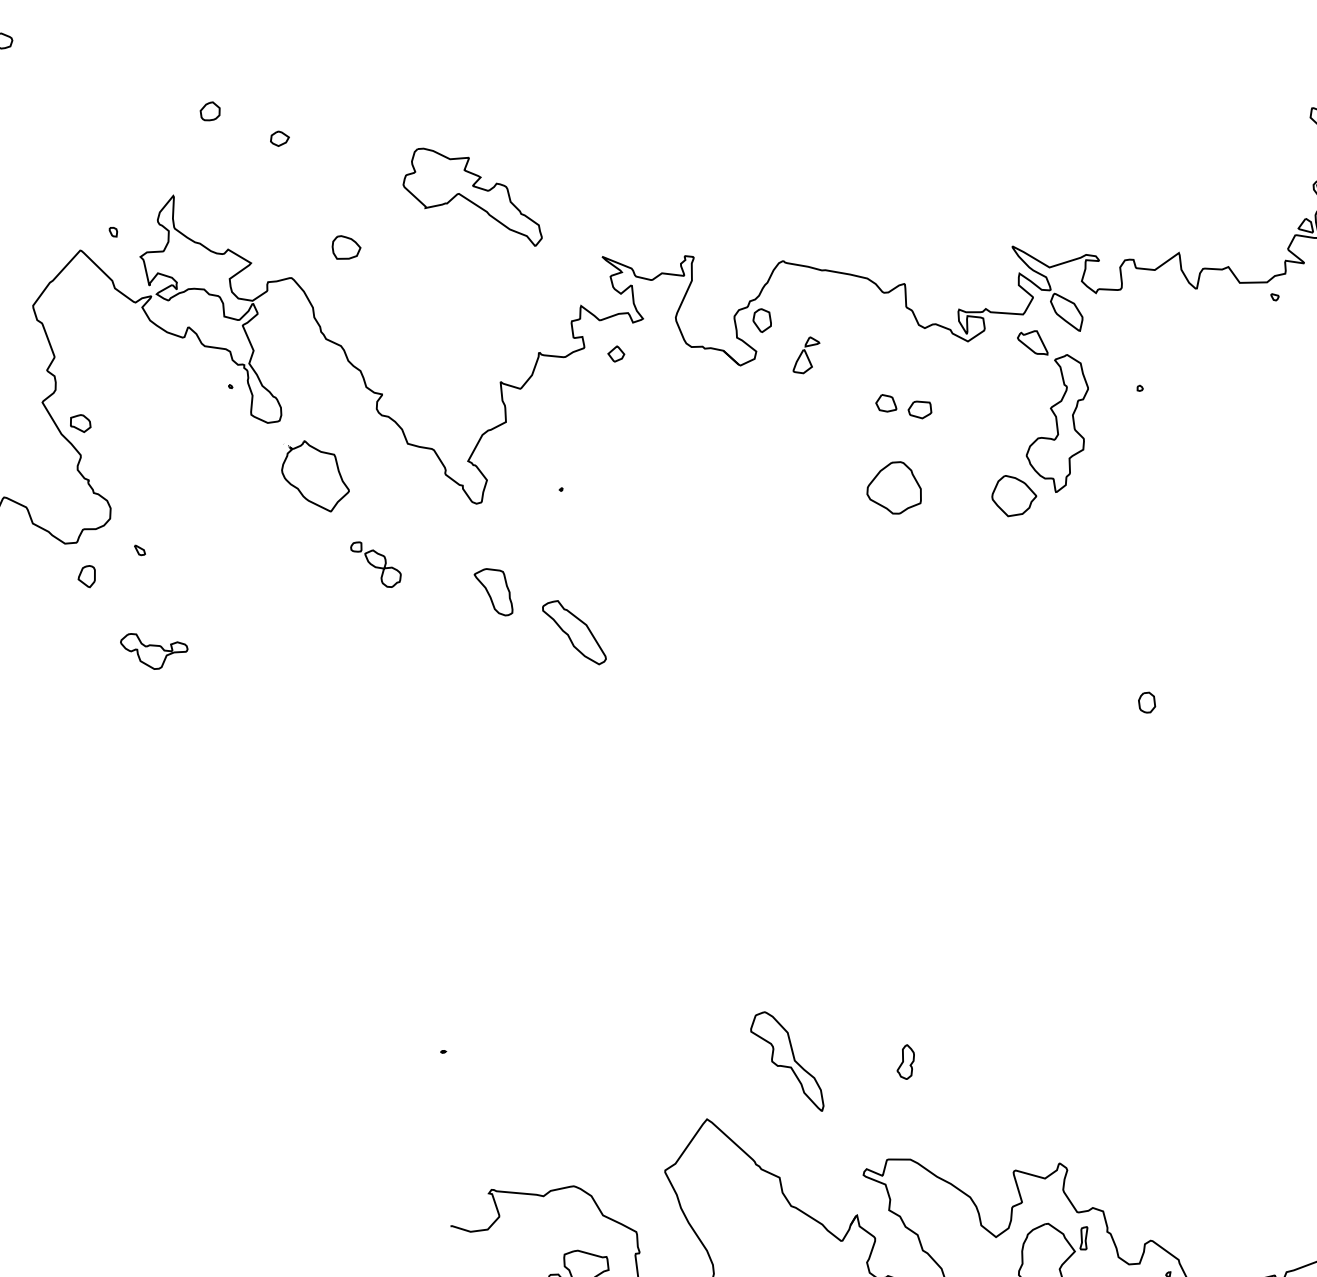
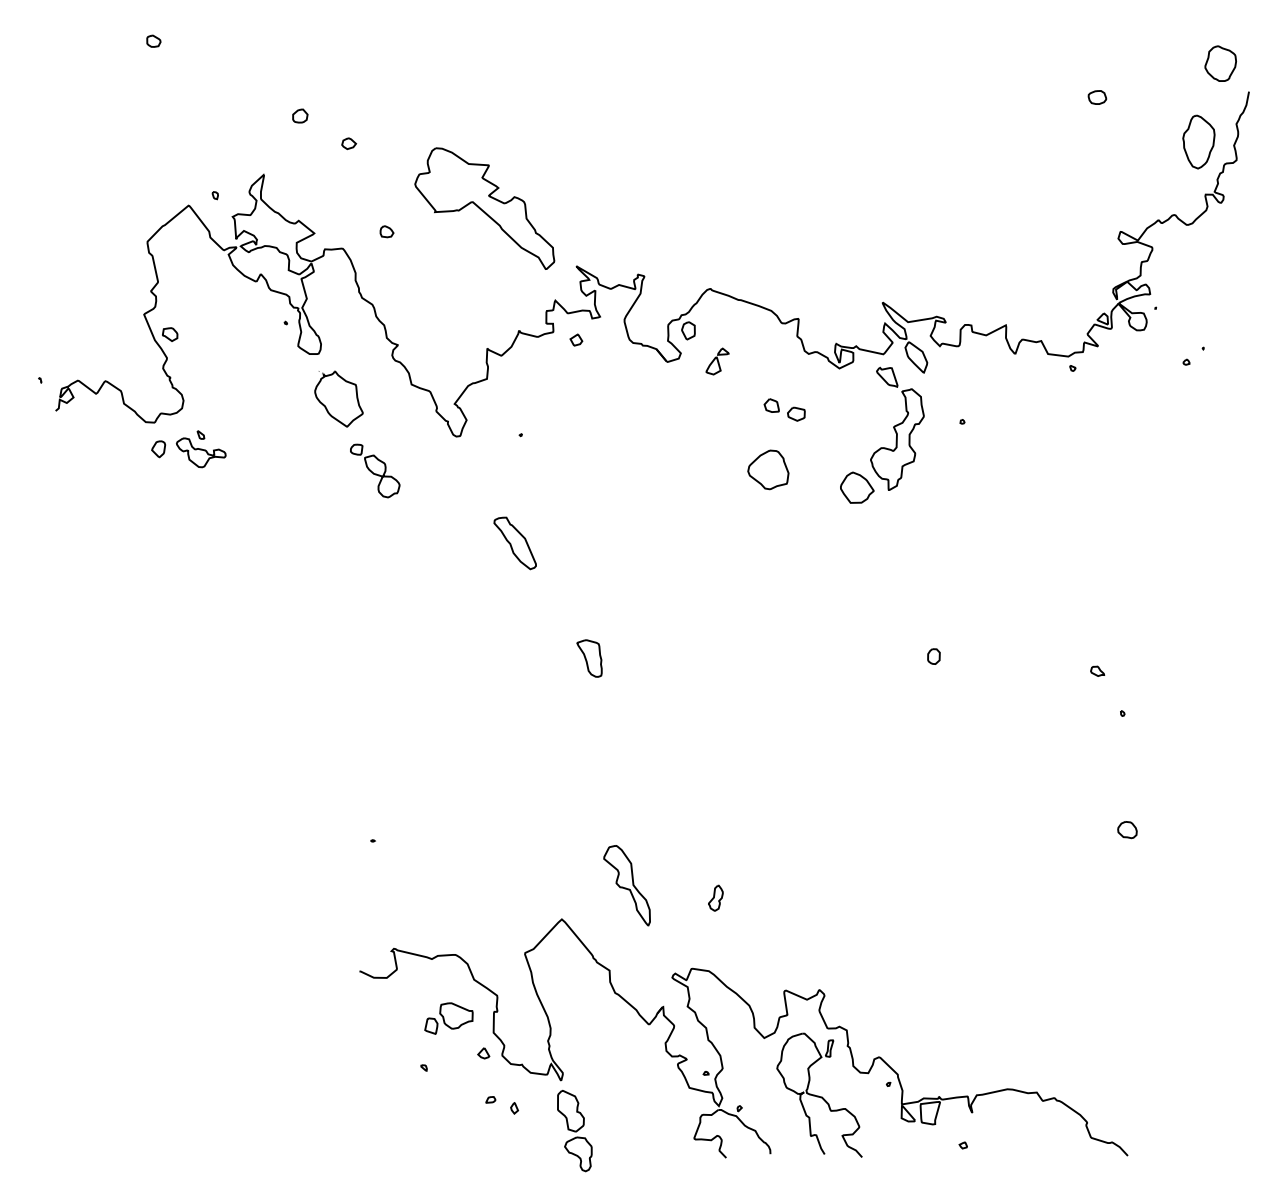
part: (470, 198) -> (484, 208), size x1.43
part: (345, 247) -> (386, 231), size x0.62
part: (376, 563) -> (375, 470), size x1.43
part: (493, 592) -> (589, 658), moved
part: (155, 649) -> (201, 452), moved

